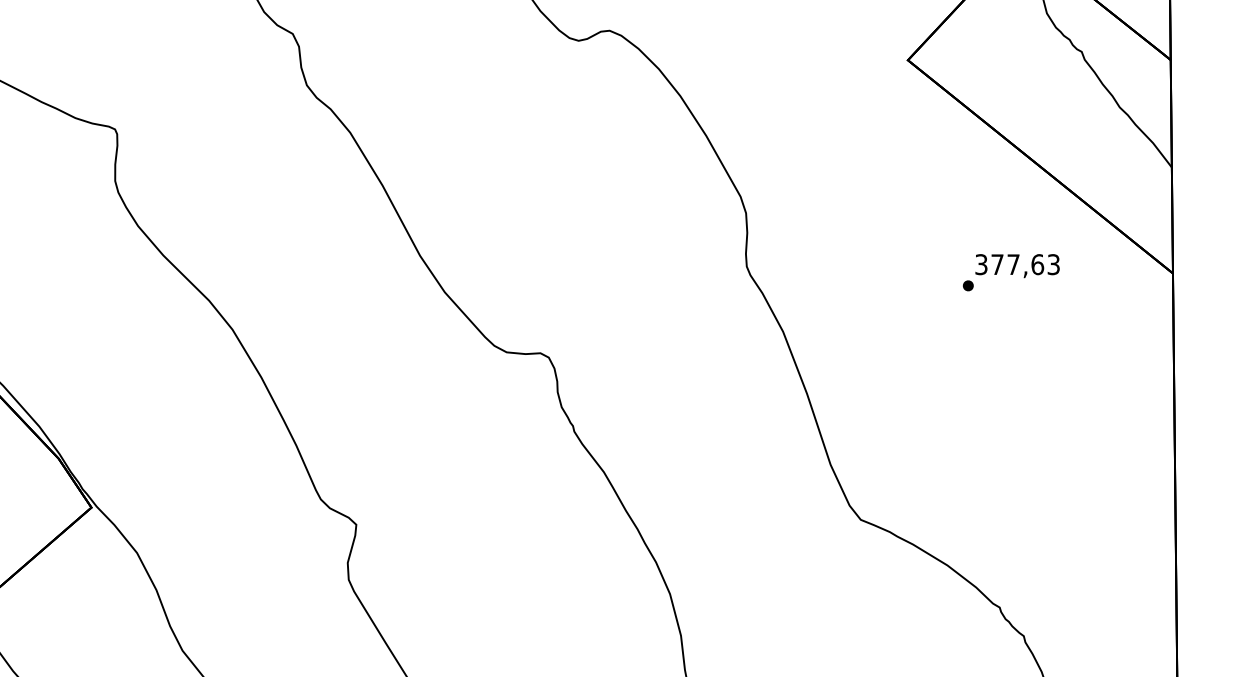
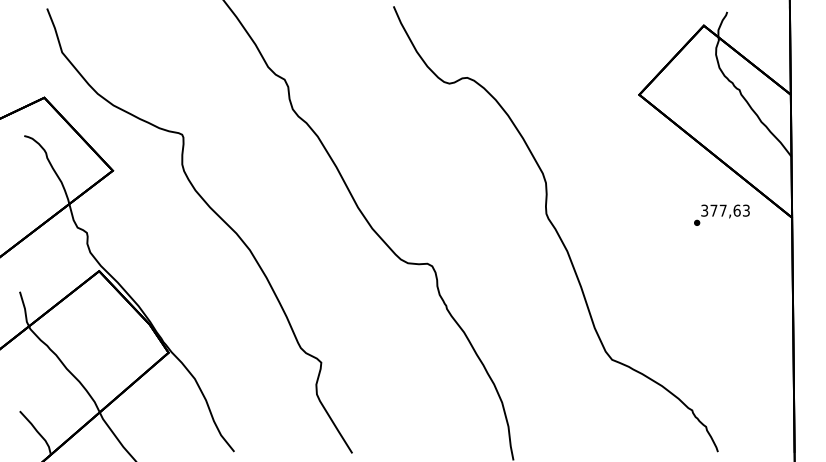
text: (1010, 271) -> (721, 214), moved

